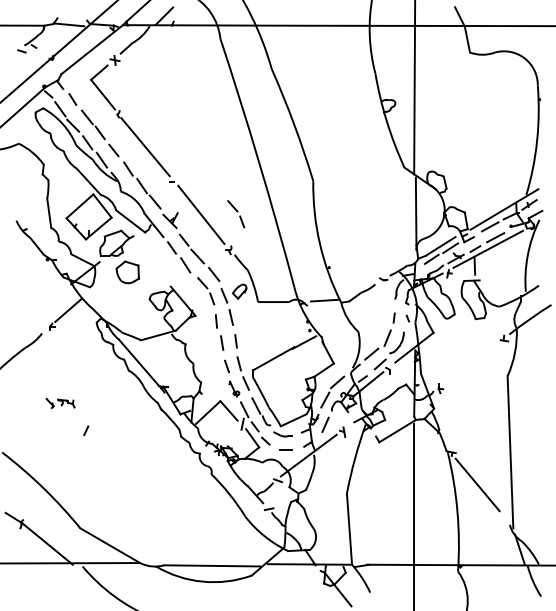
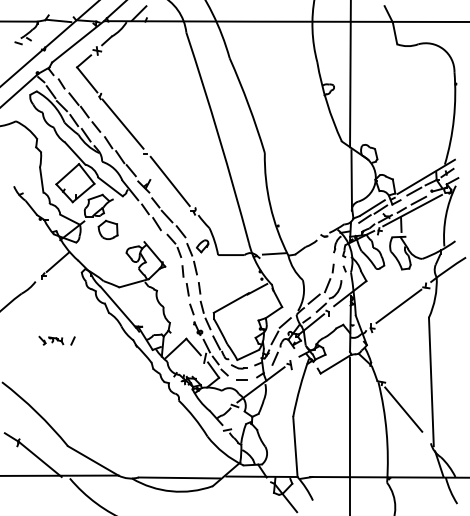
part: (236, 214) -> (199, 181), removed
line: (471, 362) -> (398, 306), added
line: (86, 430) -> (73, 340), moved

